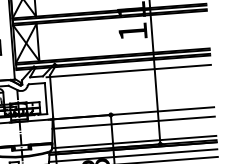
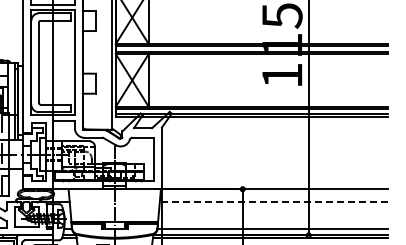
line: (128, 70) -> (272, 129), removed
line: (133, 122) -> (273, 202), solid -> dashed

